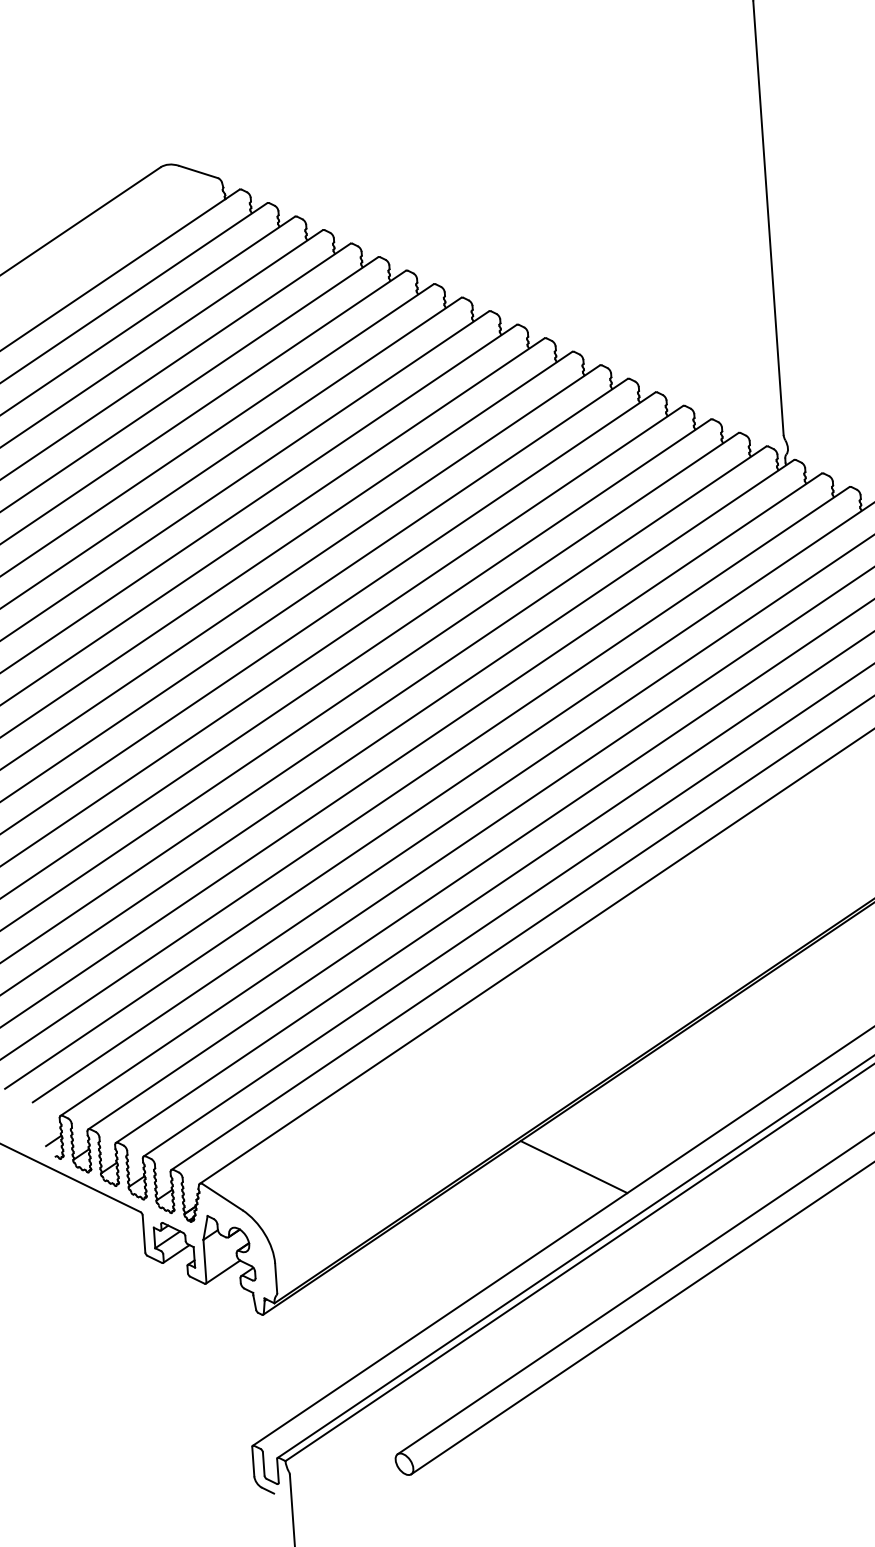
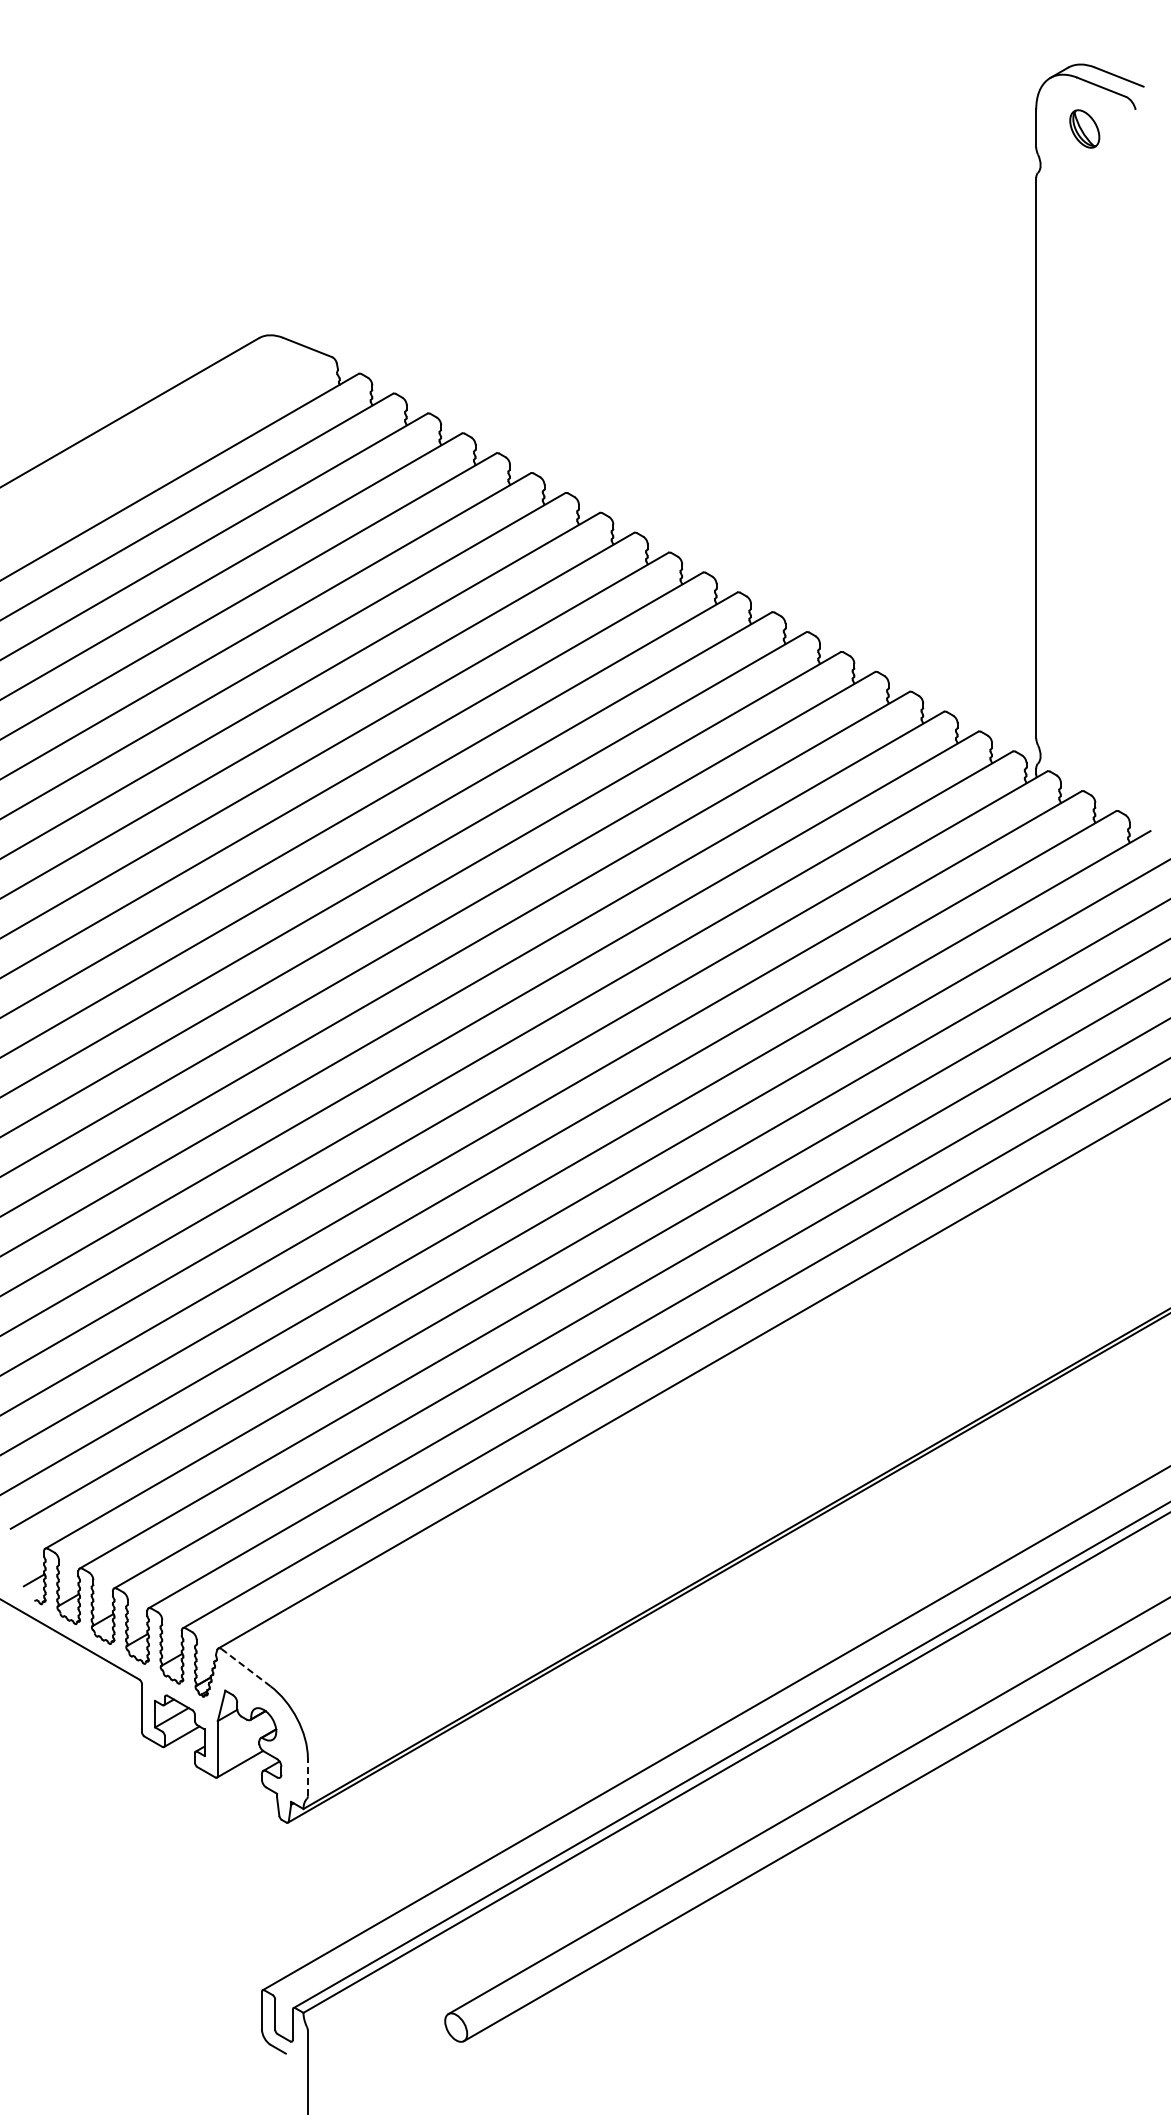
line: (573, 1166) -> (700, 1660), removed
line: (222, 1196) -> (246, 1667), solid -> dashed
line: (275, 1277) -> (307, 1776), solid -> dashed

